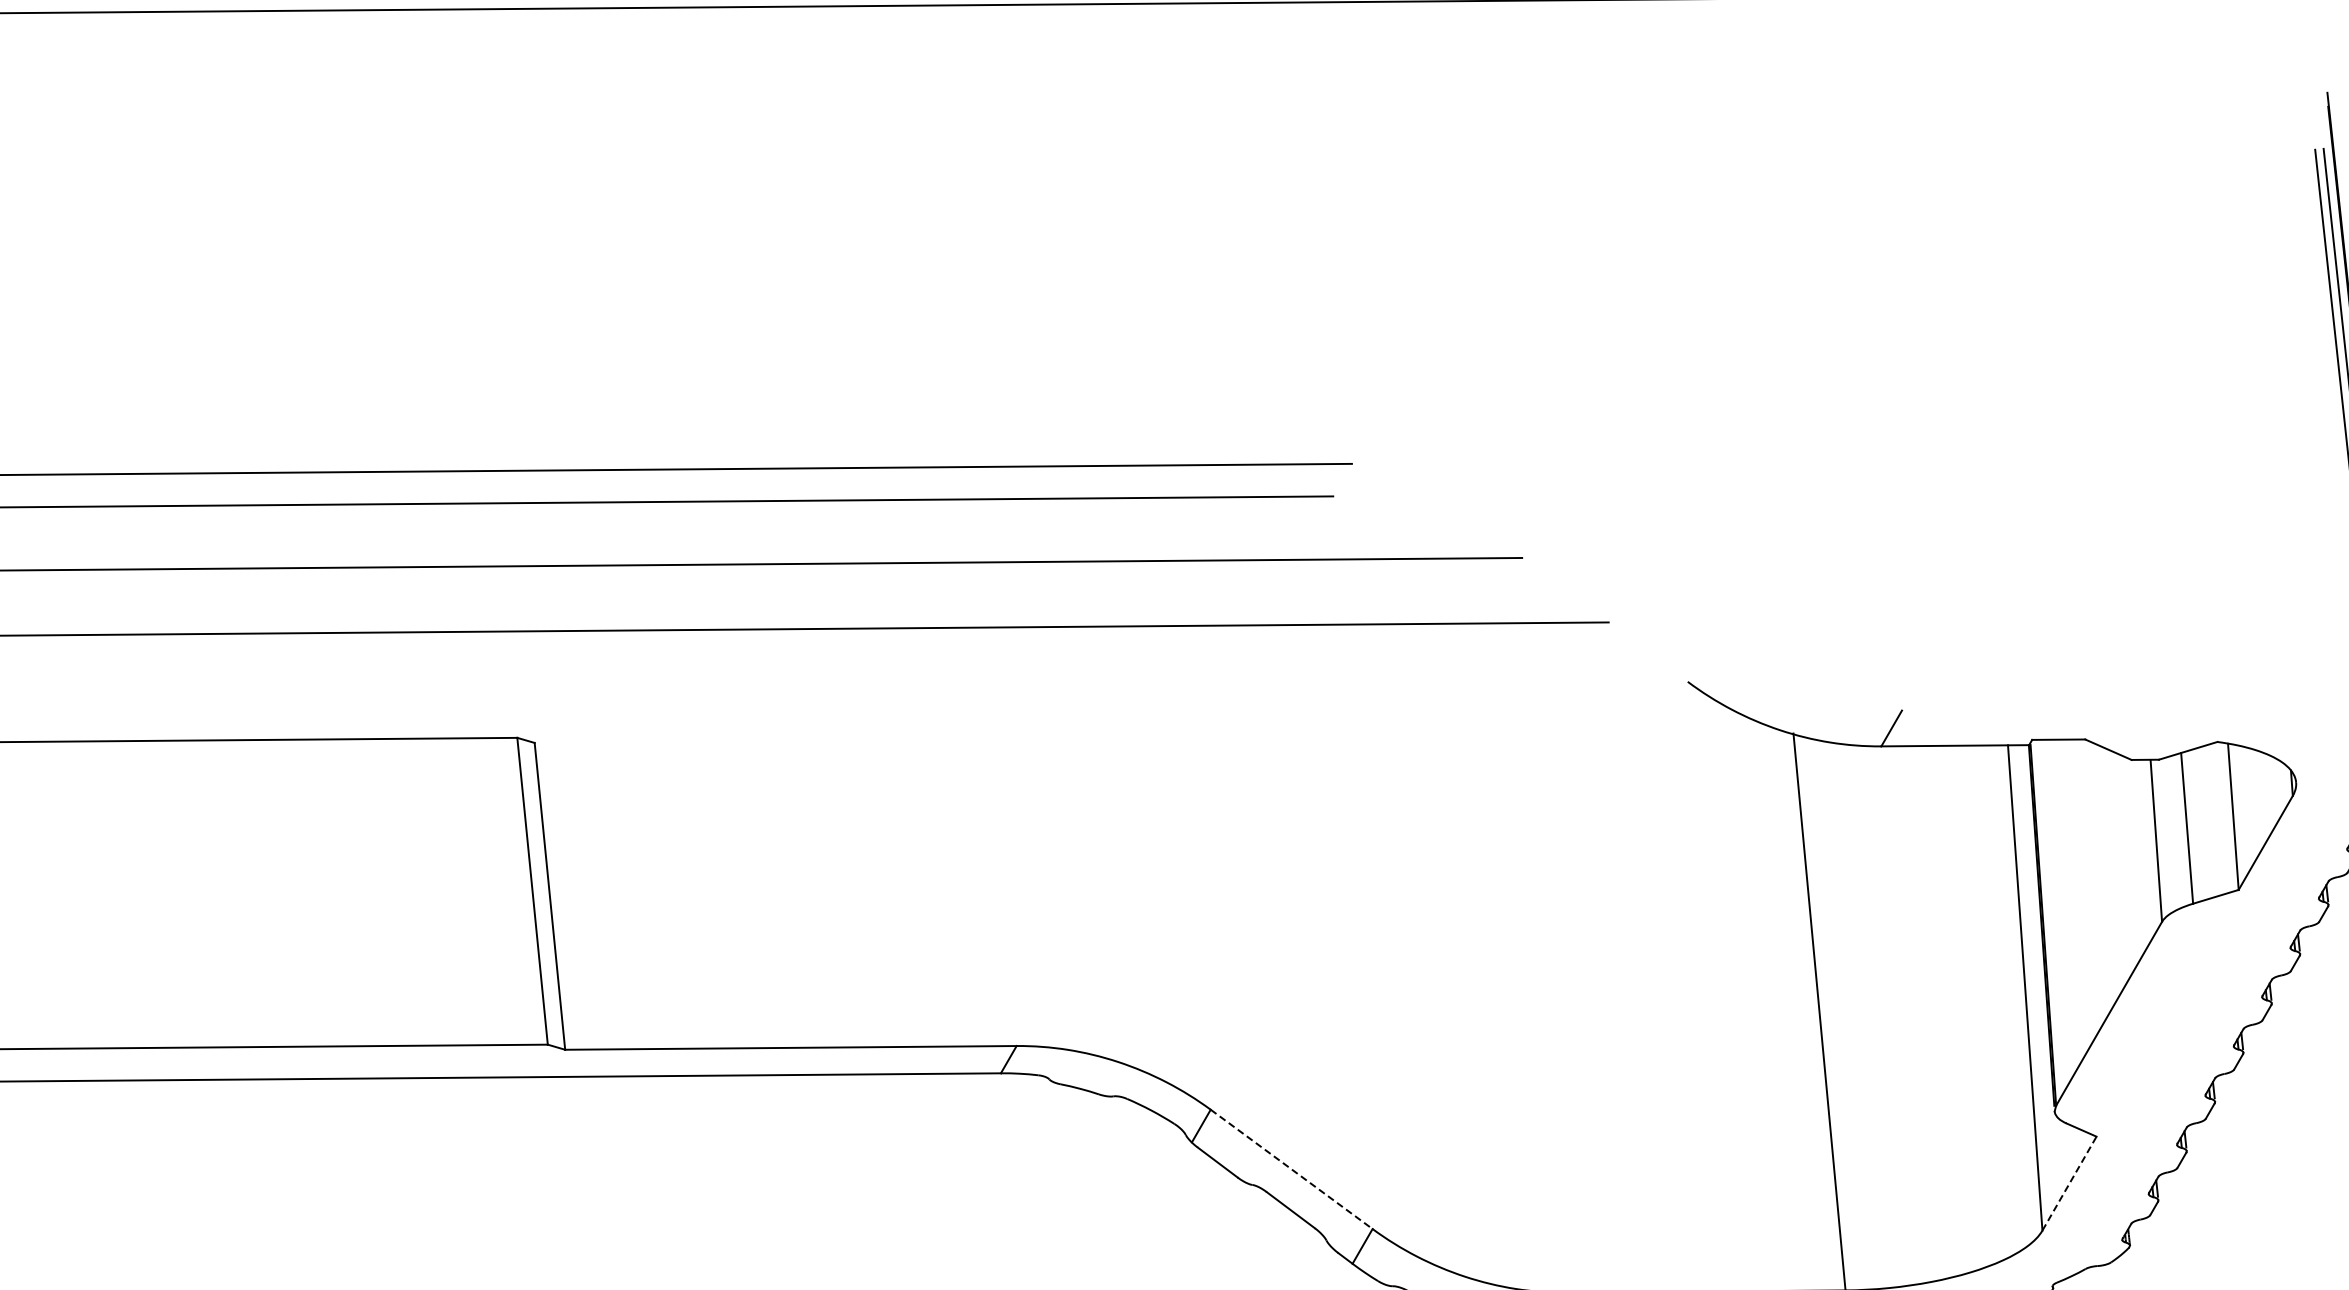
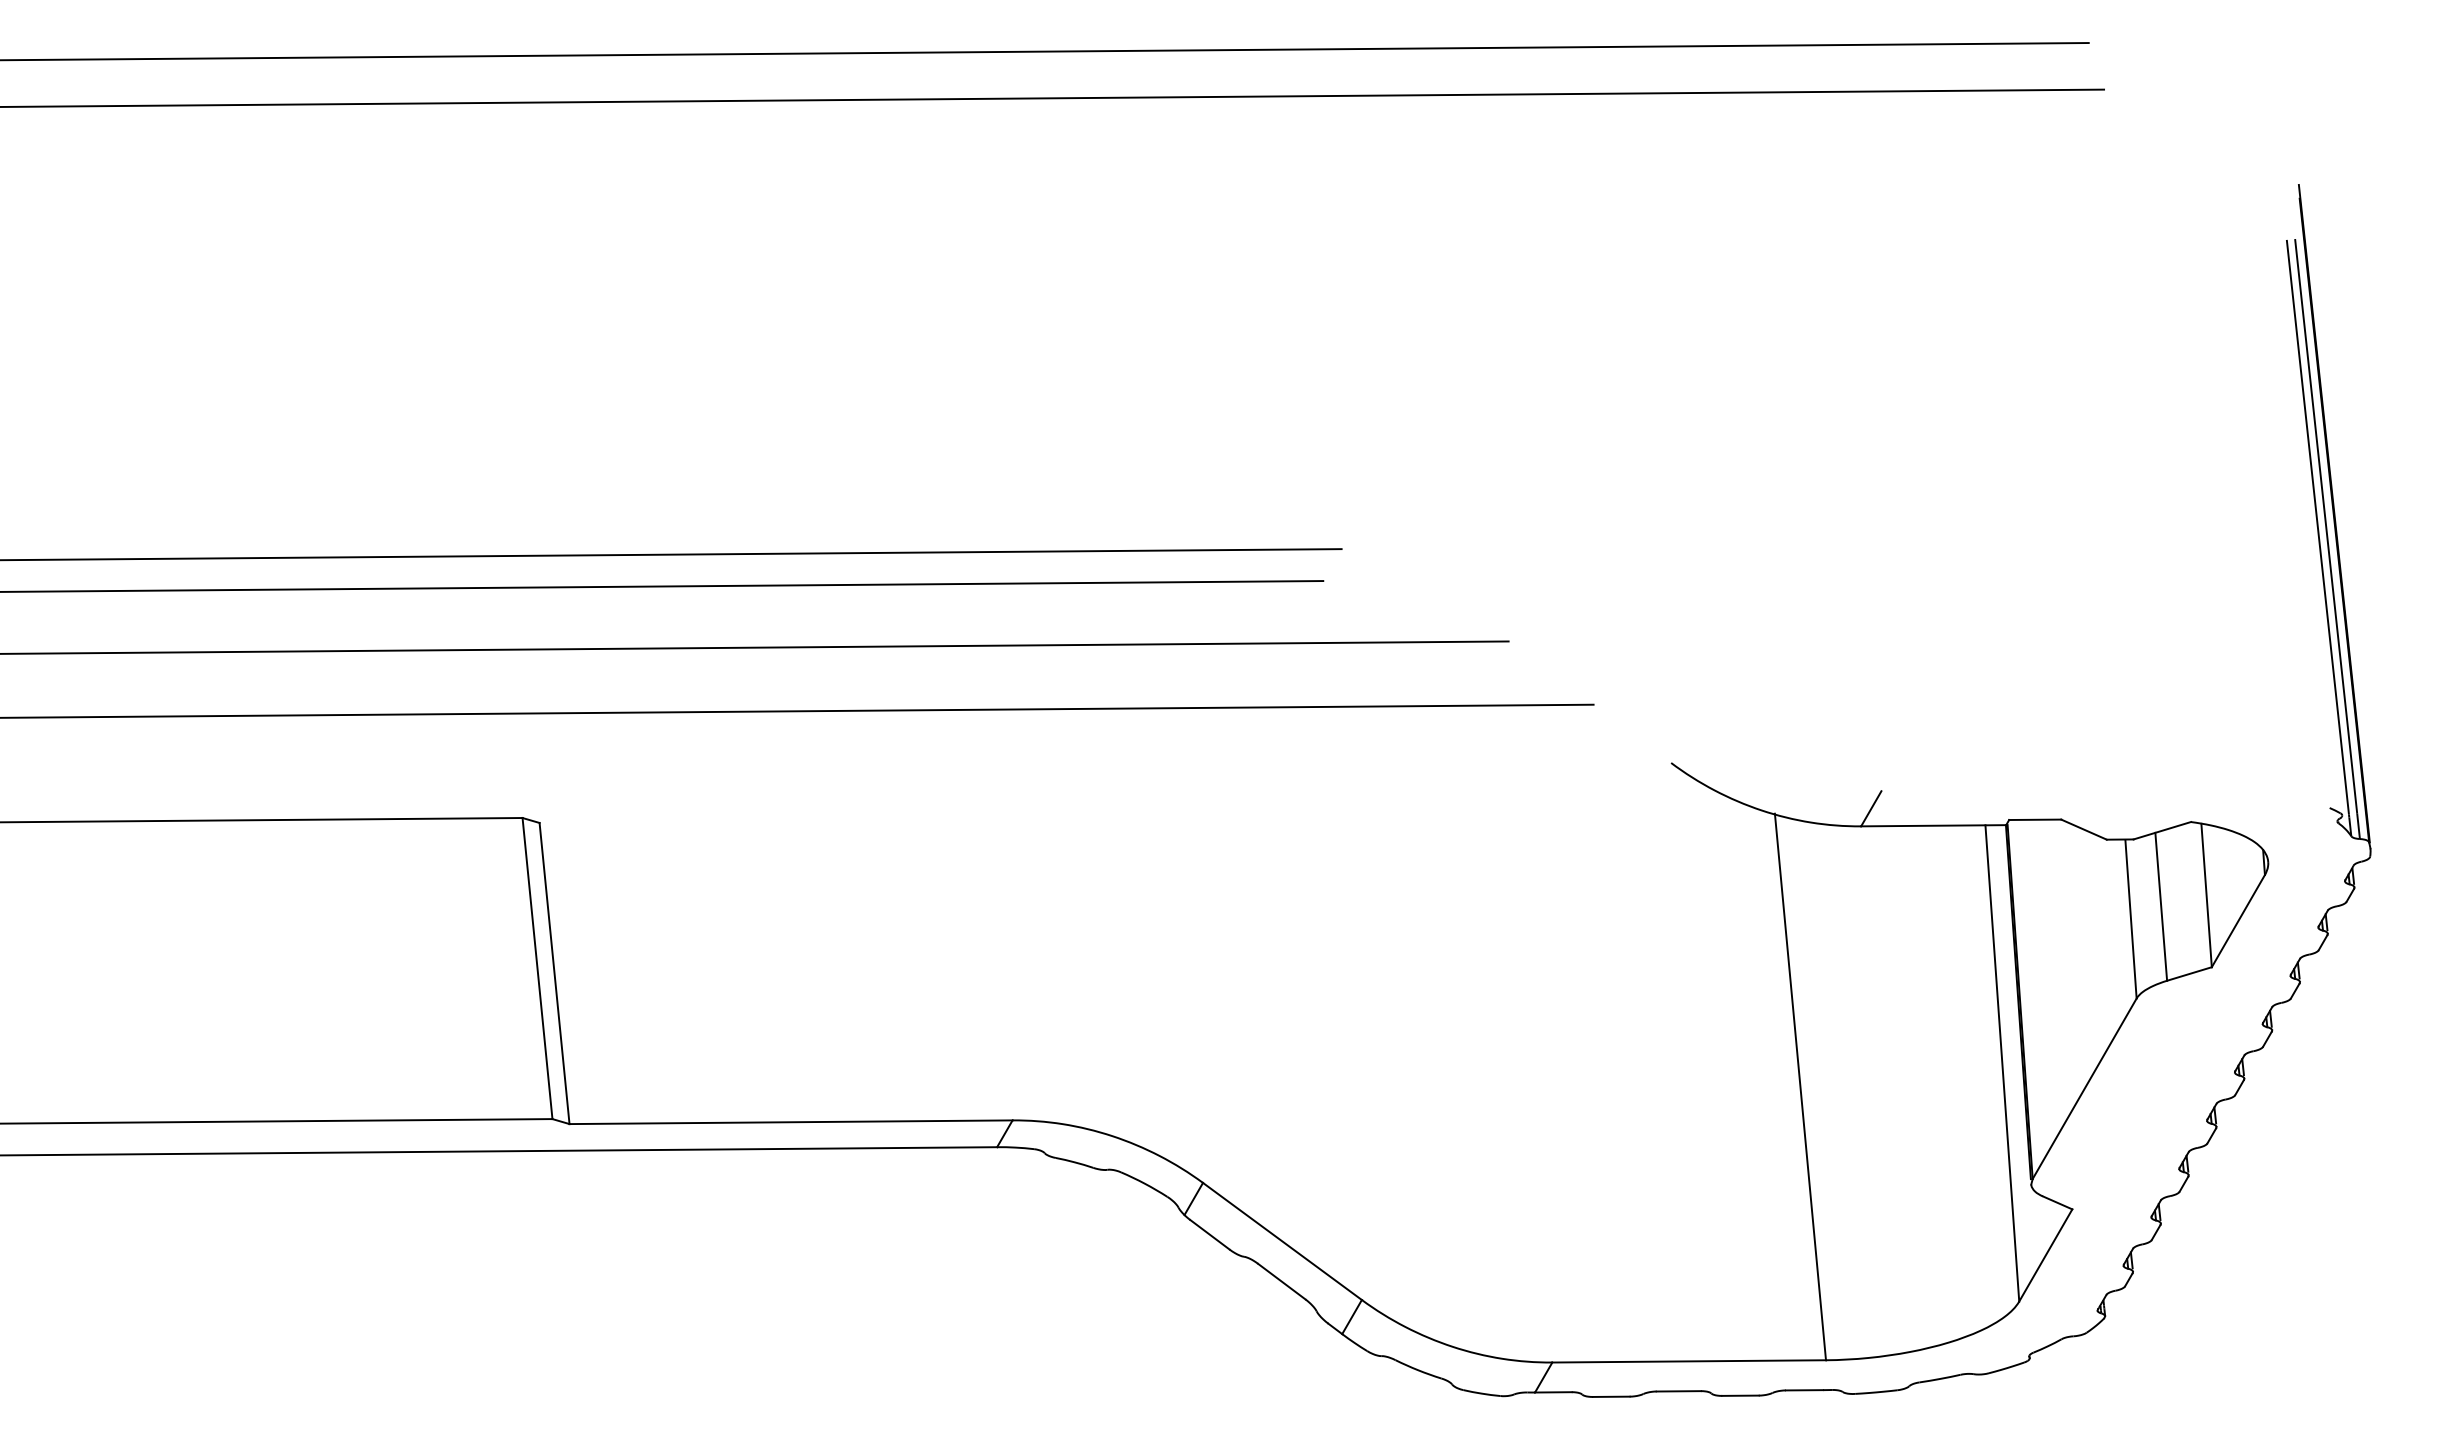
line: (1291, 1169) -> (1282, 1241), dashed -> solid
line: (2070, 1183) -> (2046, 1255), dashed -> solid

